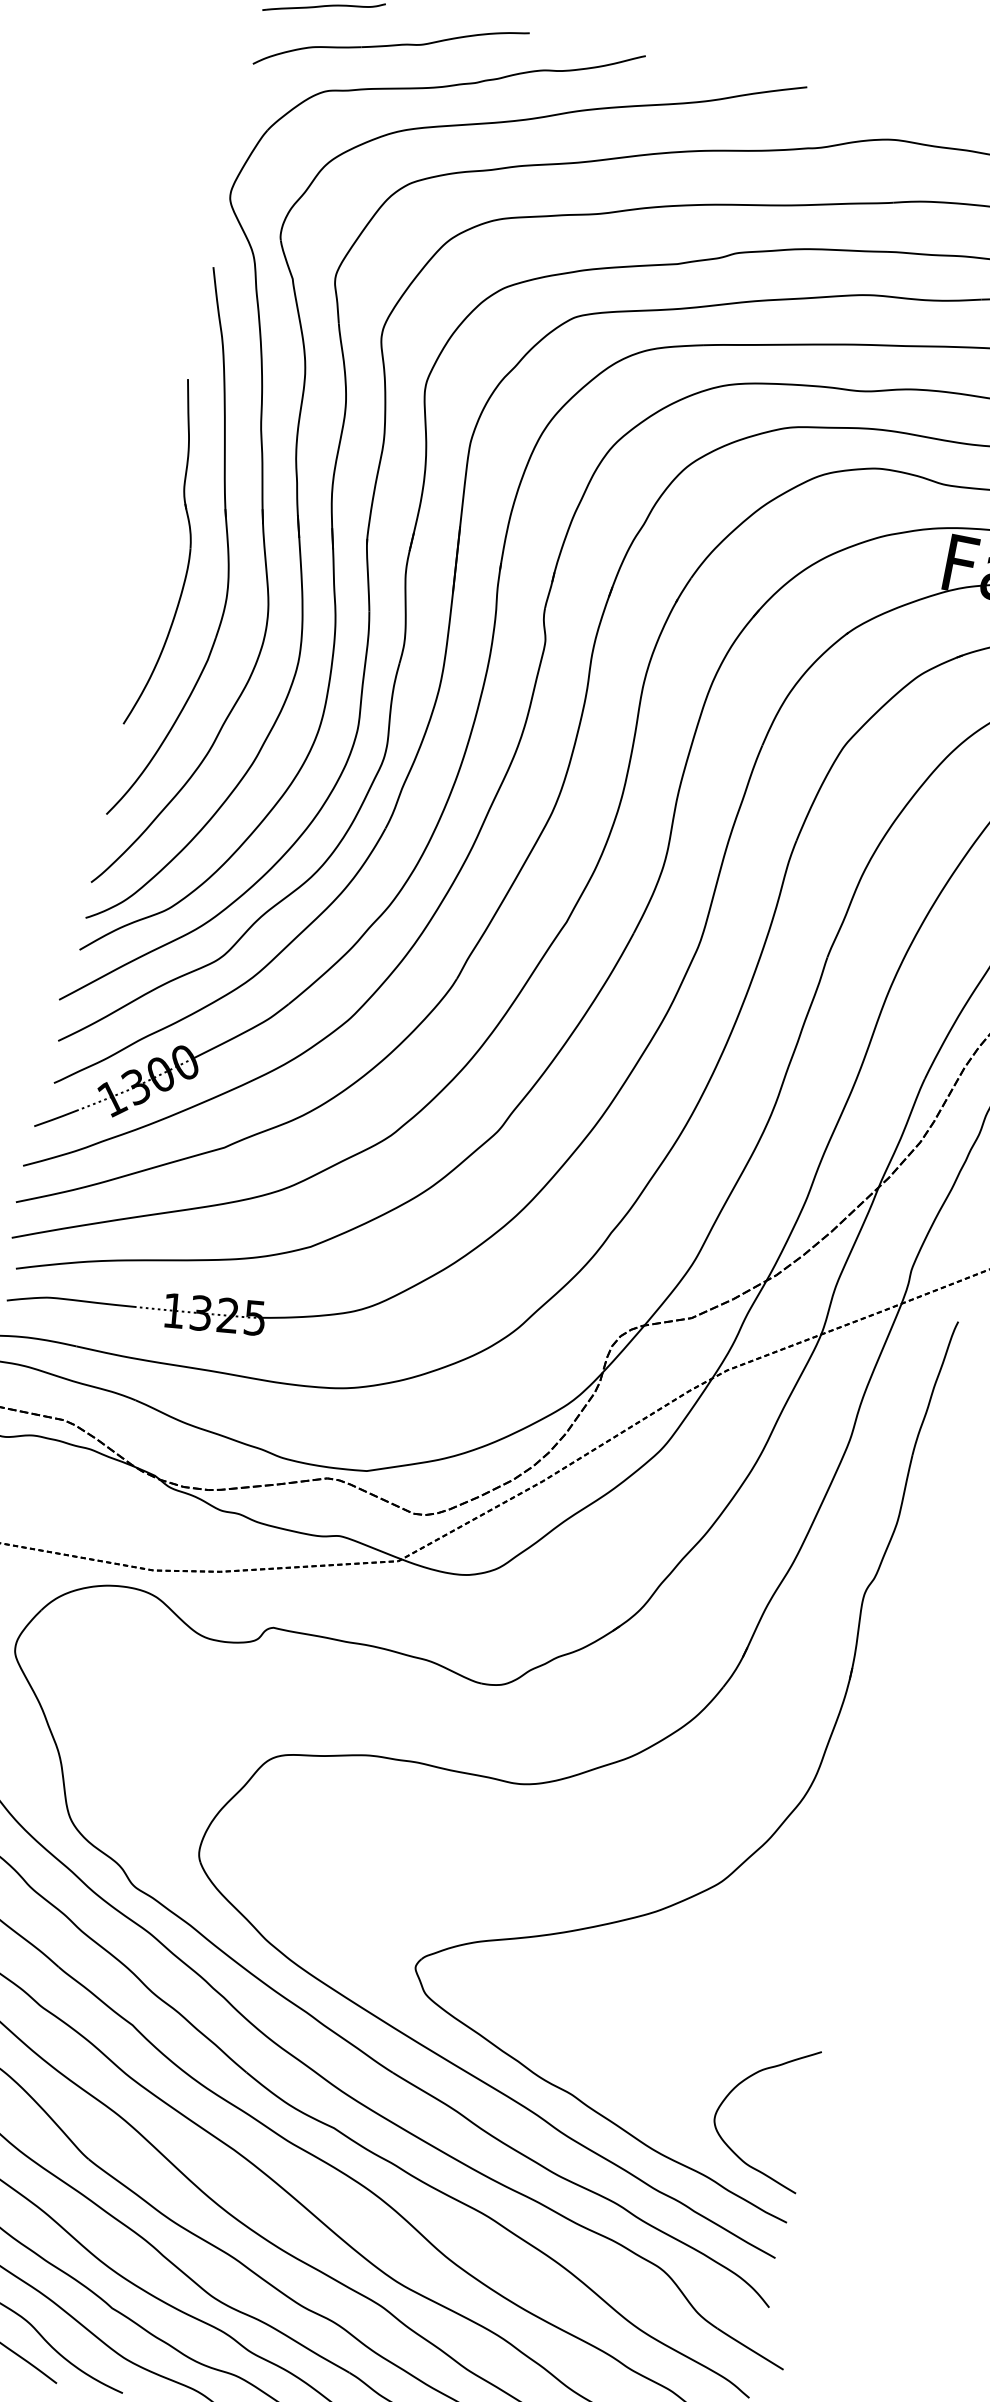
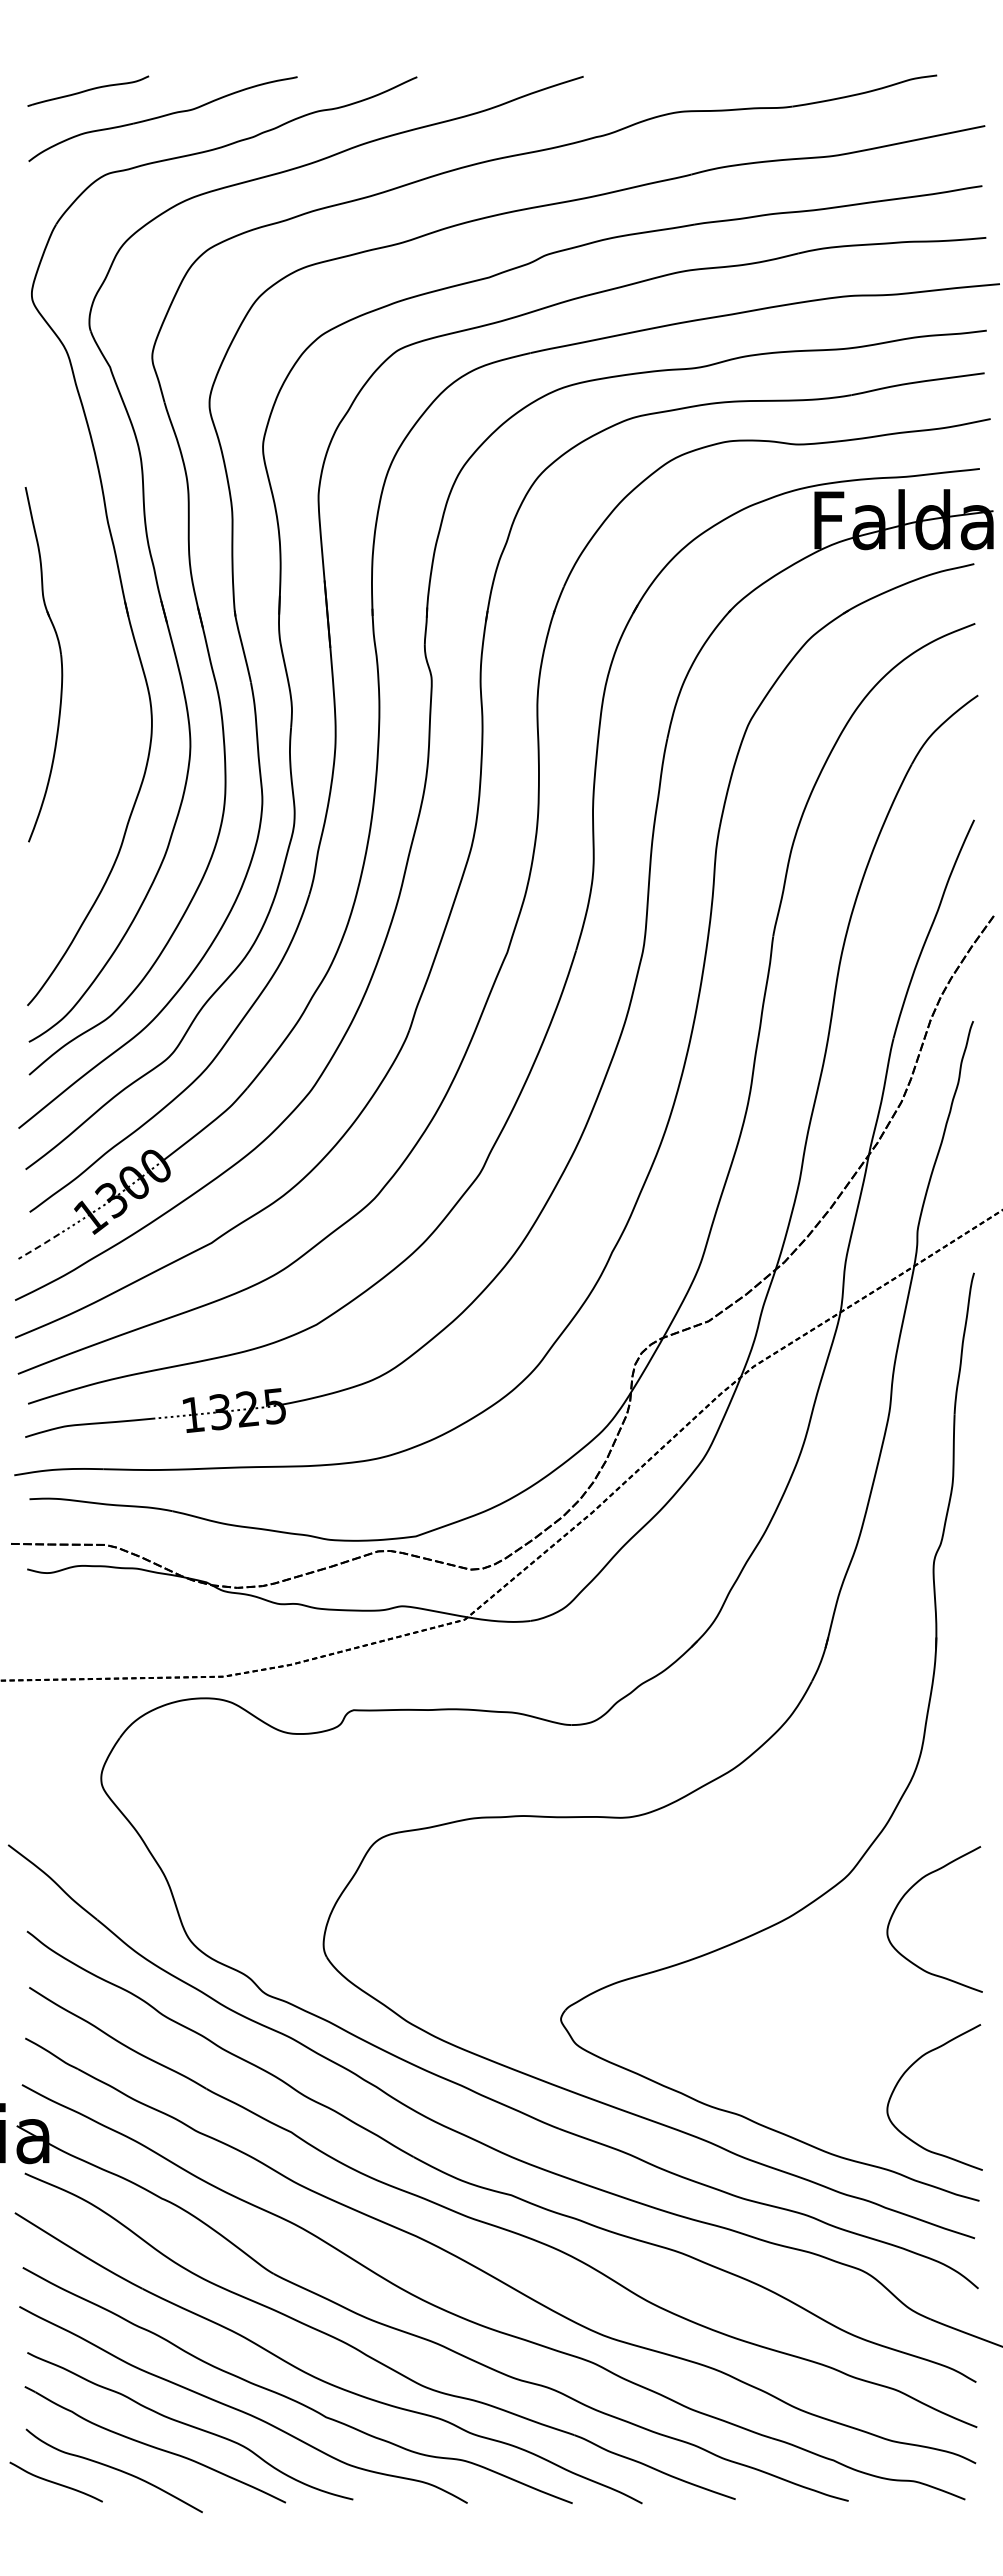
part: (226, 545) -> (96, 644), removed
line: (55, 1118) -> (38, 1246), solid -> dashed
curve: (770, 1914) -> (903, 1898), added

